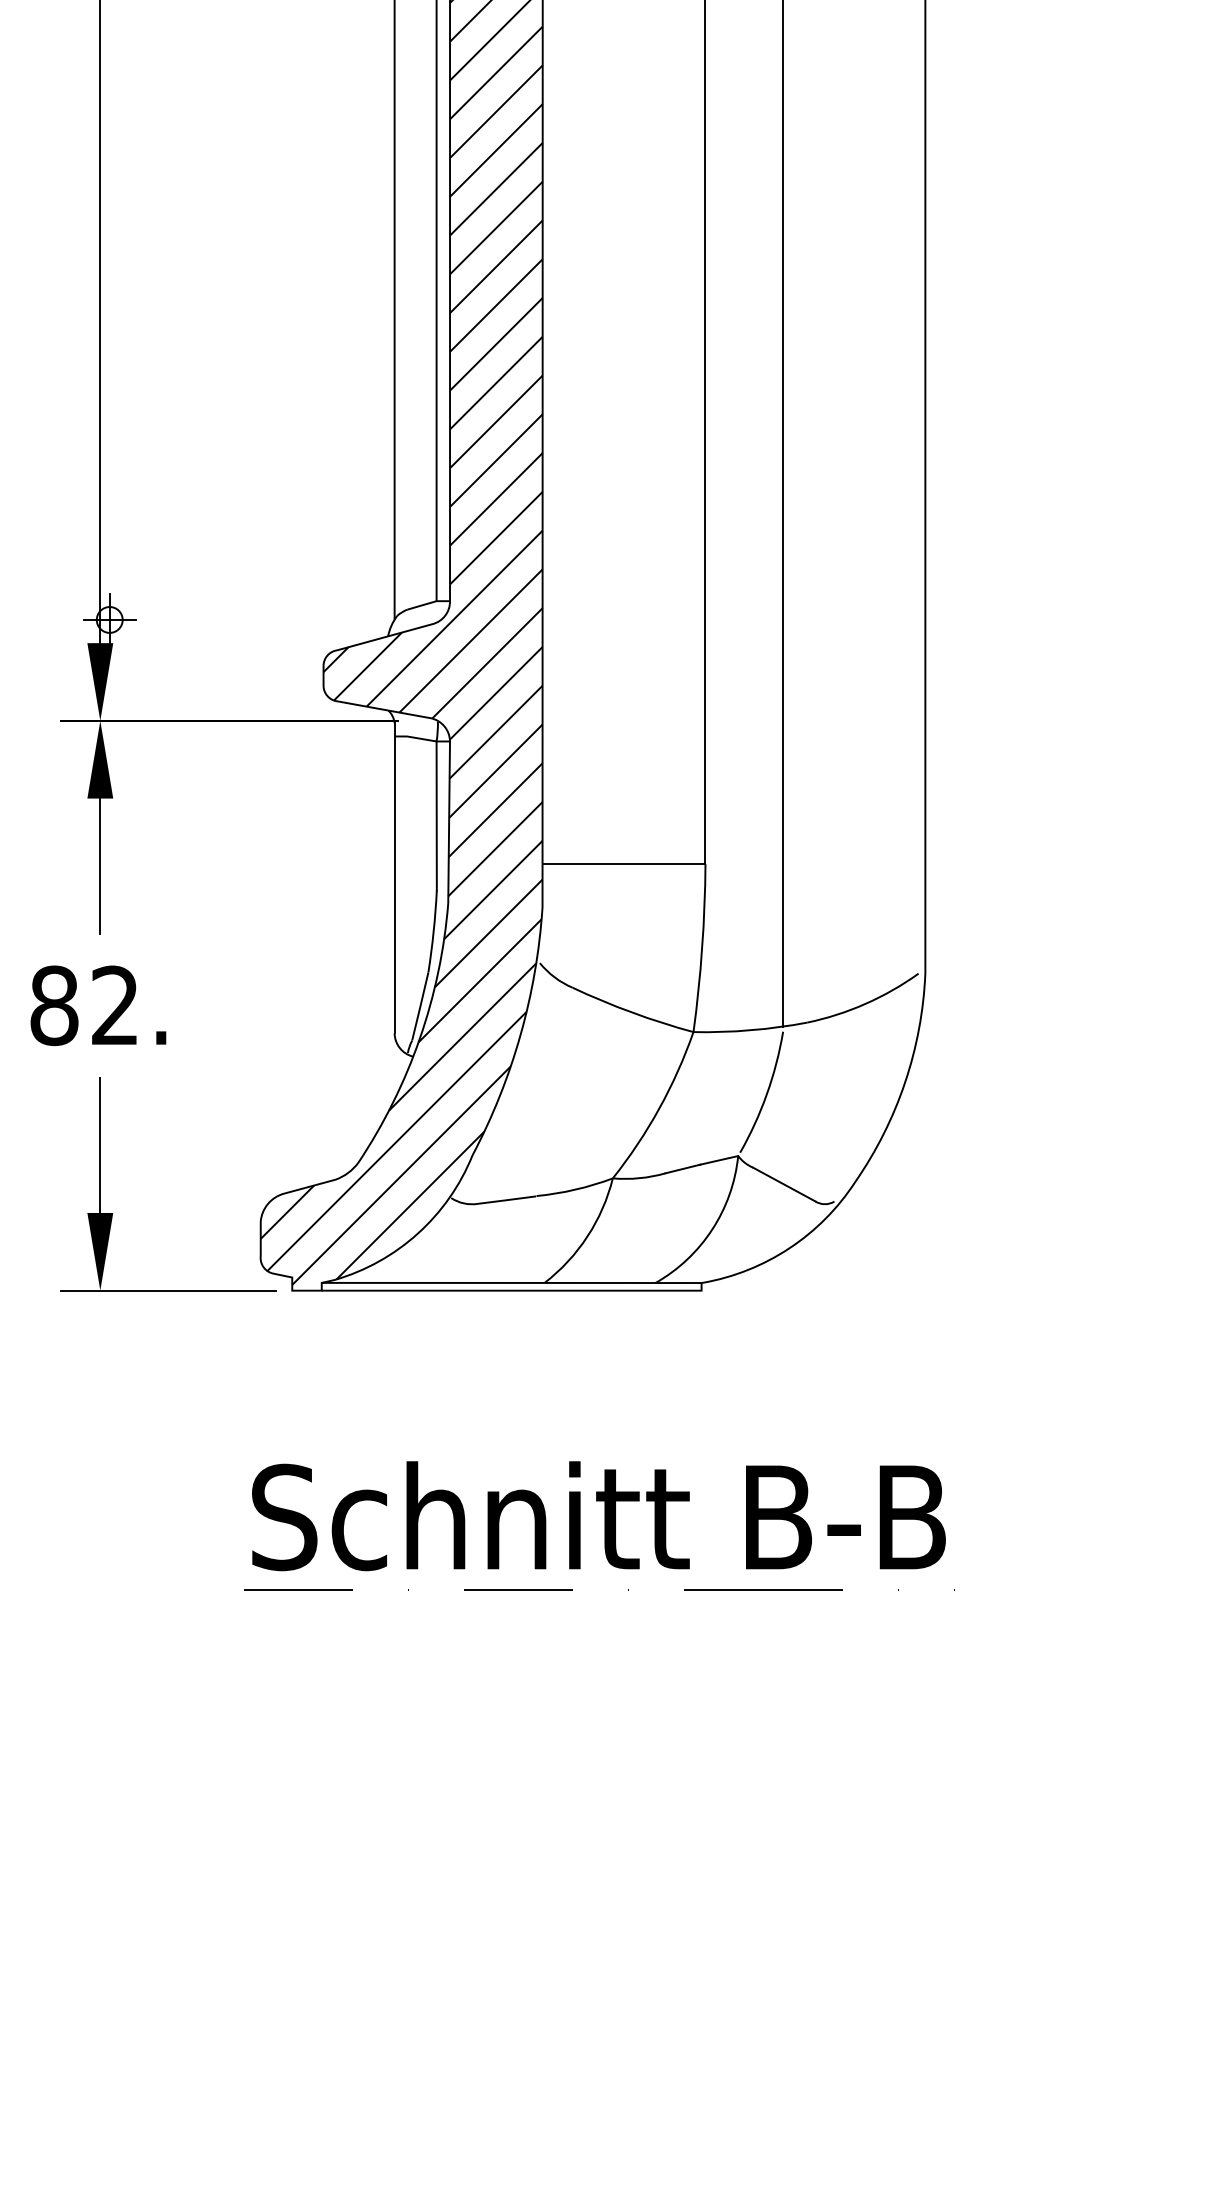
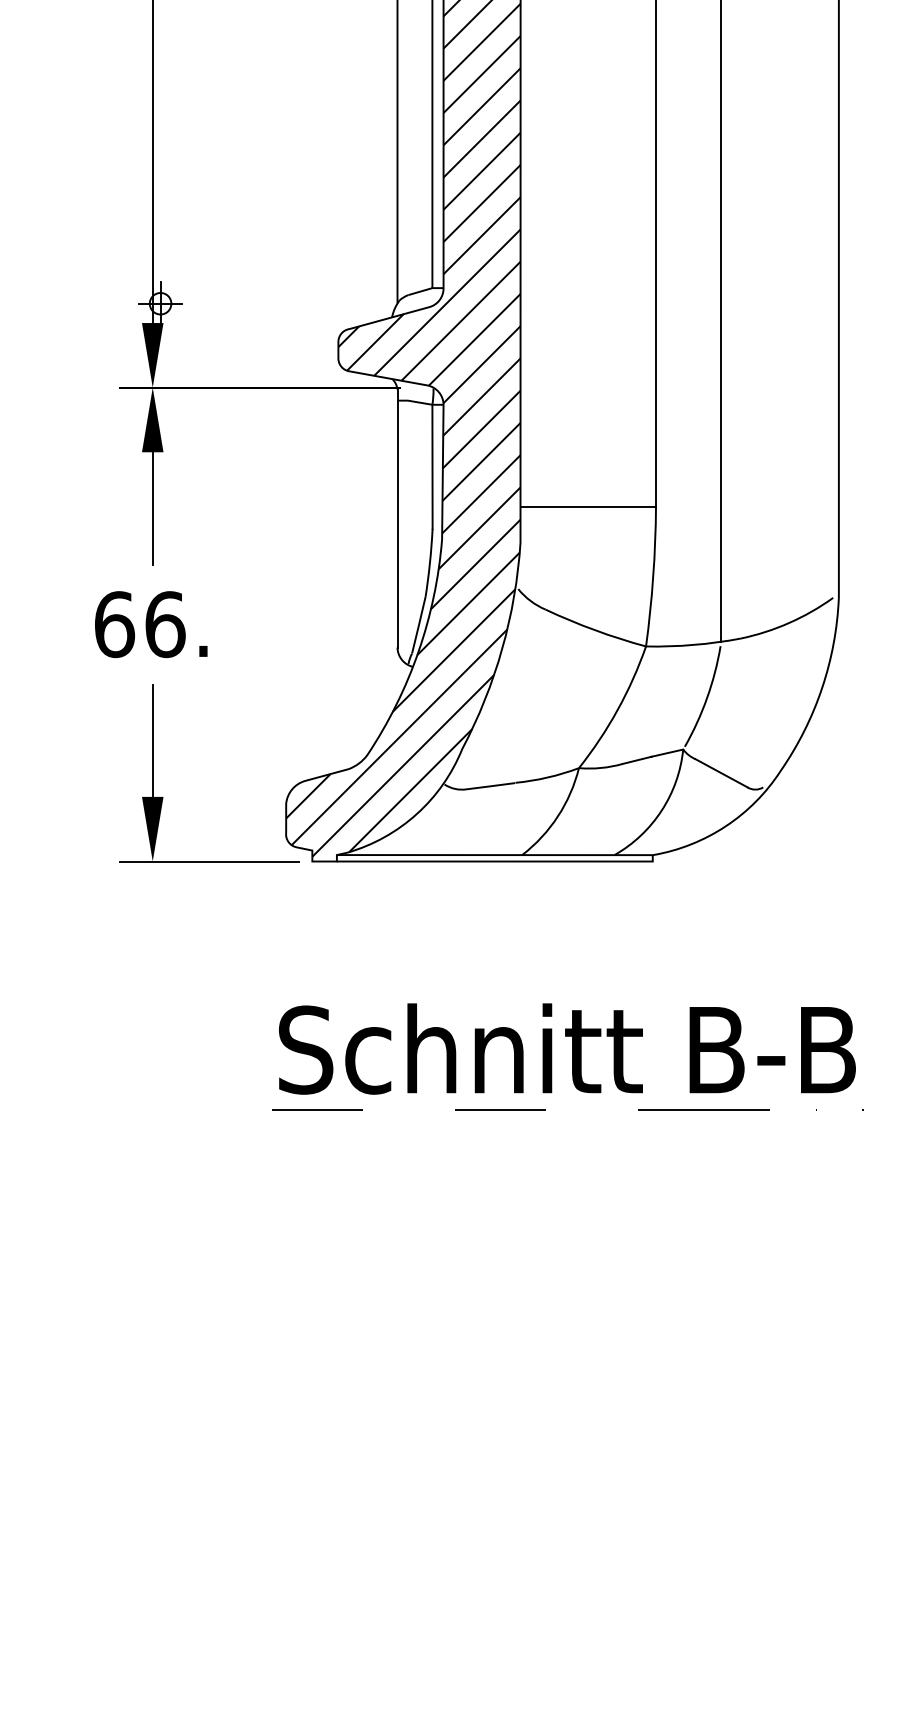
text: (85, 1005) -> (140, 624), 82. -> 66.

